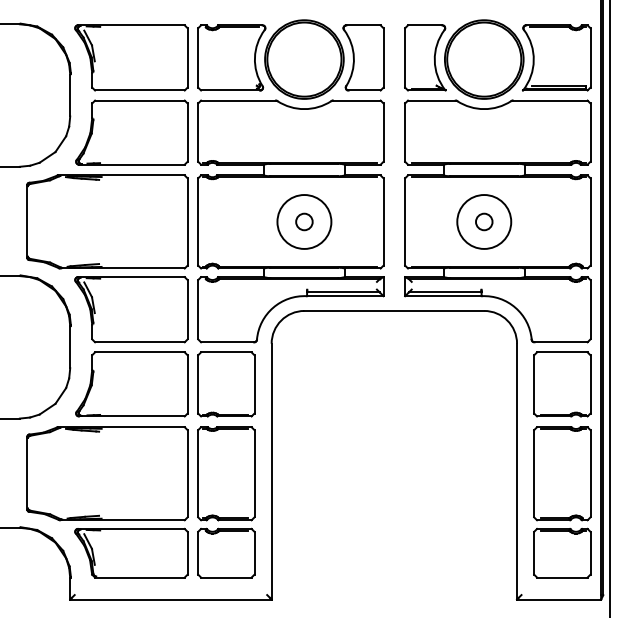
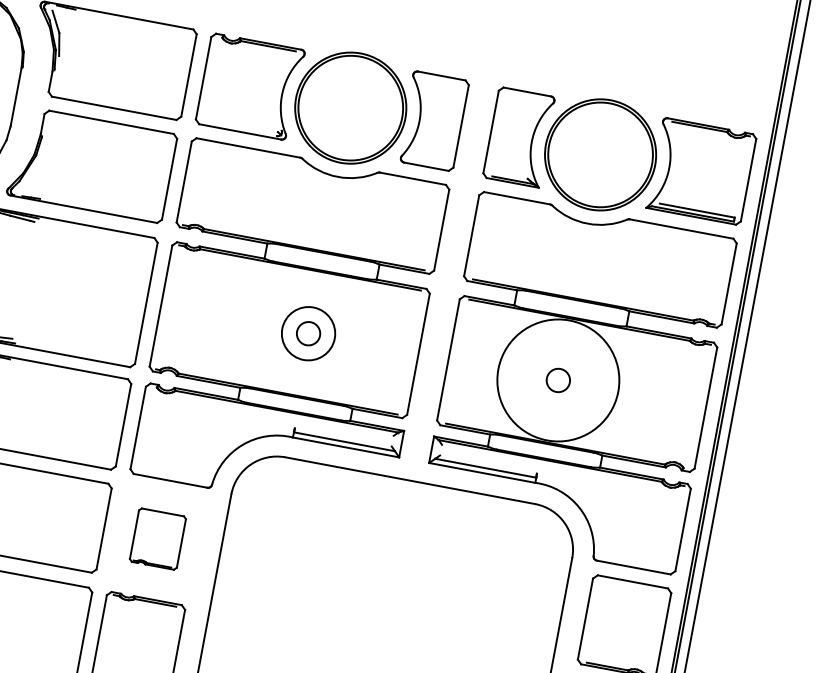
circle: (304, 221) -> (308, 333), size x0.7
circle: (484, 221) -> (558, 379), size x1.6
part: (226, 384) -> (158, 539), size x0.6

